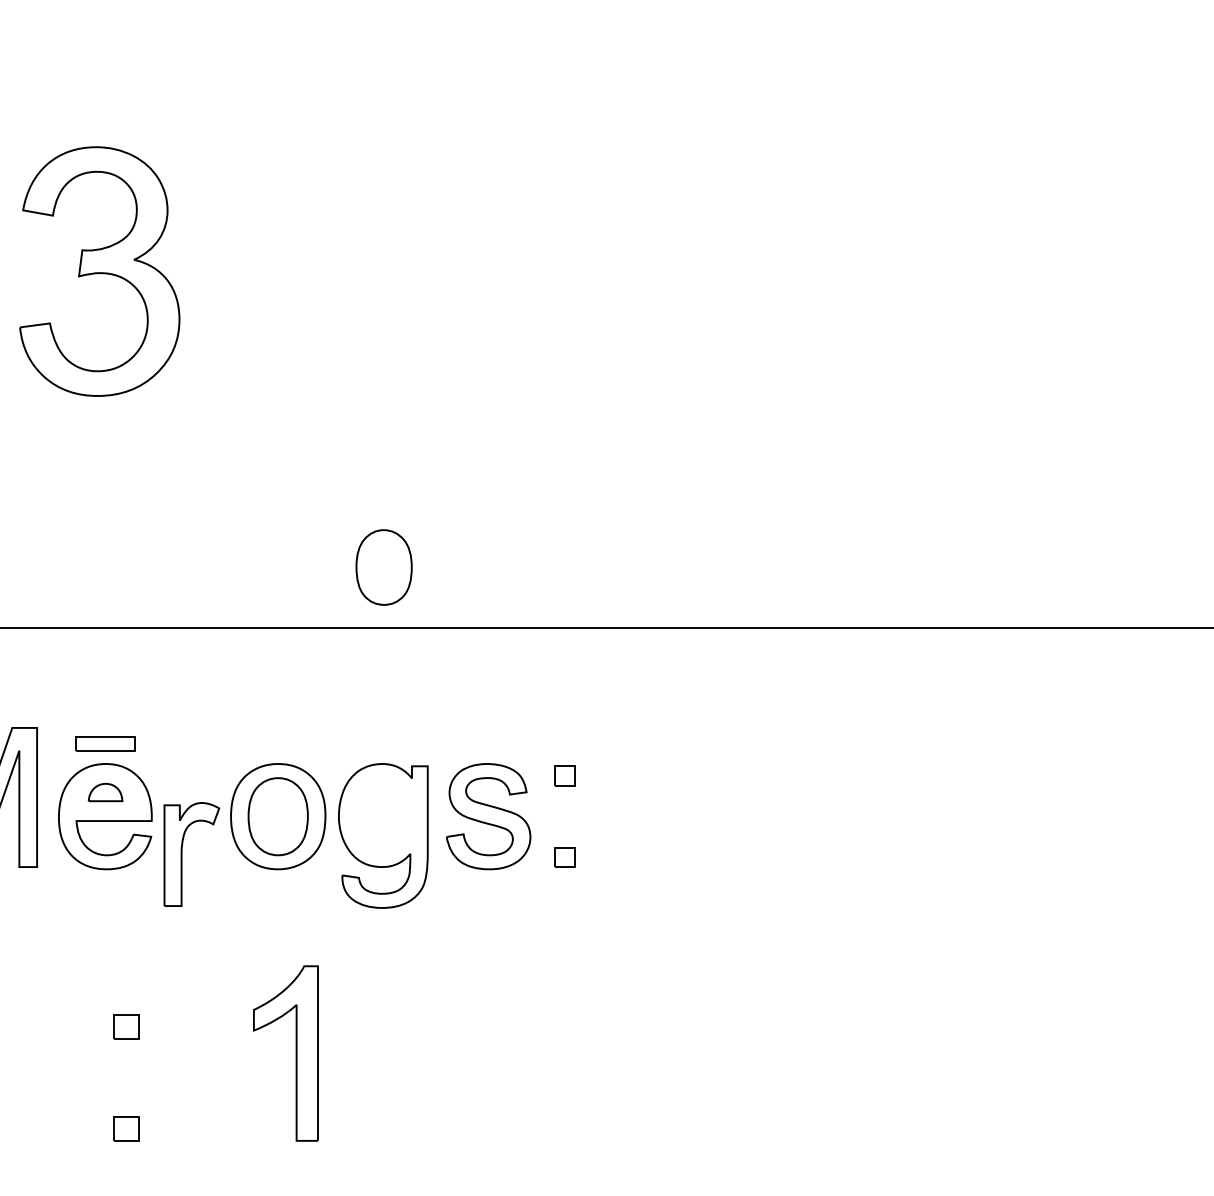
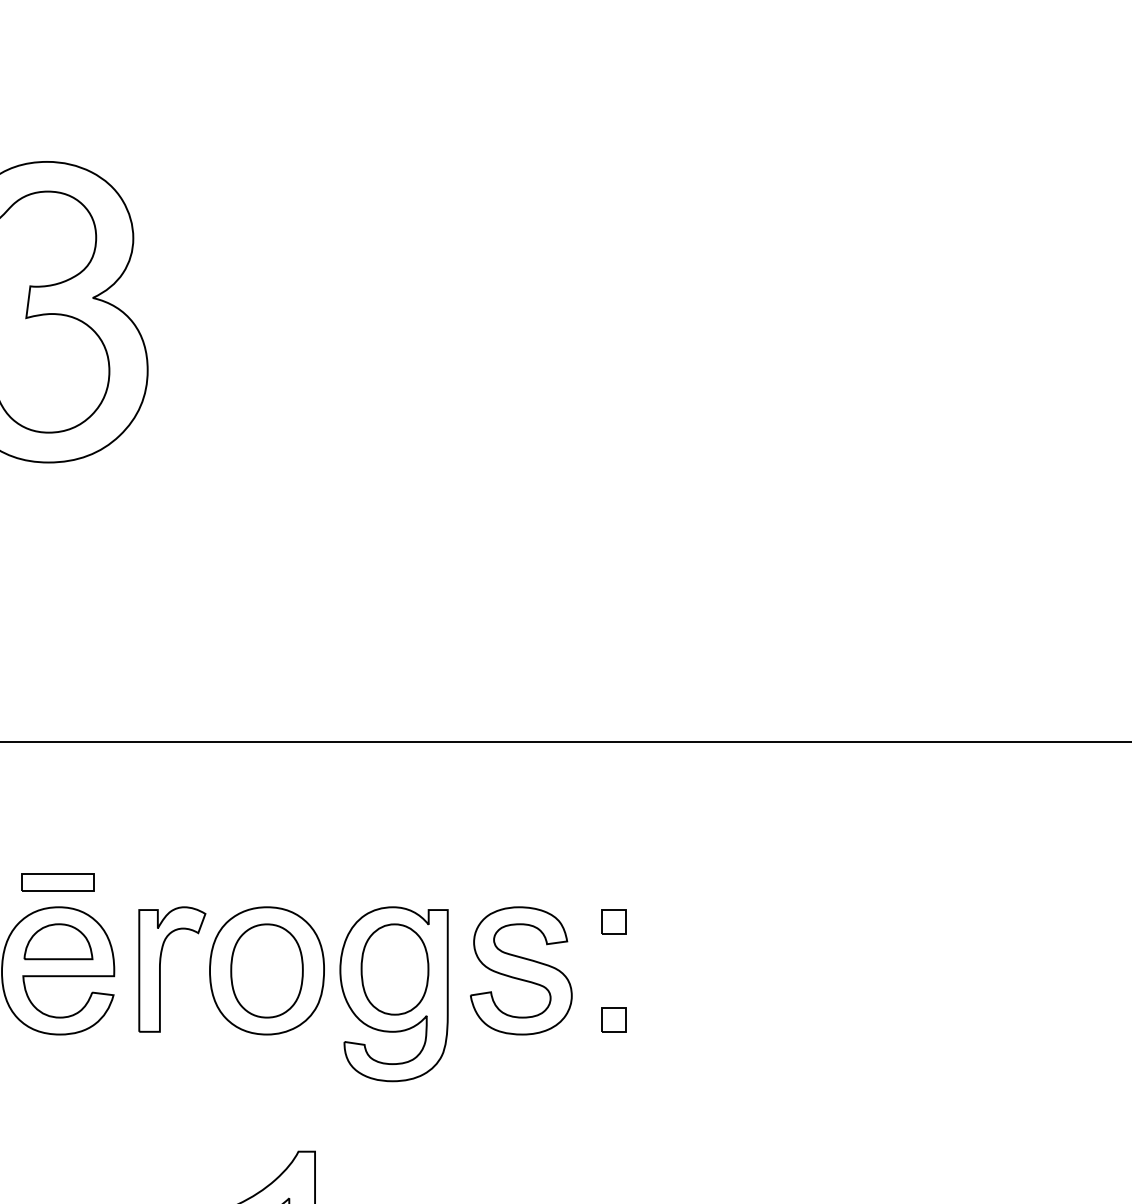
part: (383, 567) -> (394, 969), moved
part: (105, 792) -> (58, 941), size x1.67
part: (182, 854) -> (161, 969), moved

